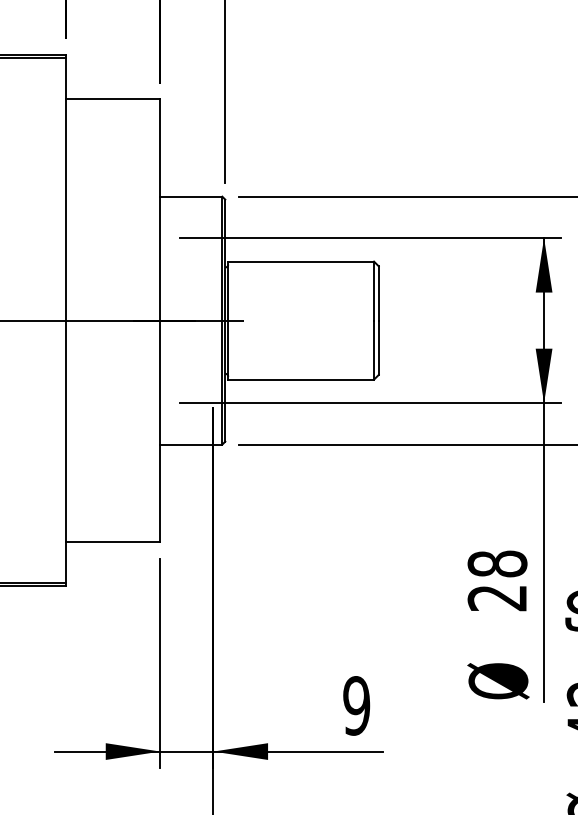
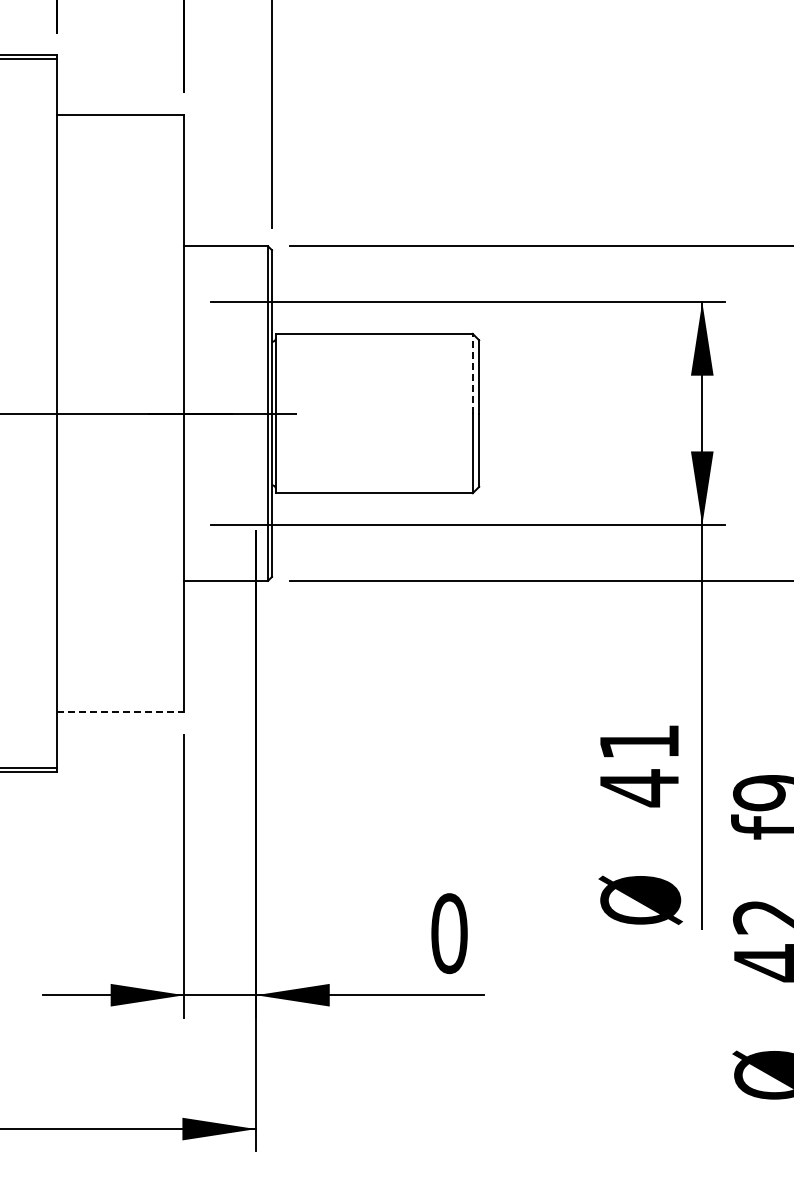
line: (373, 290) -> (472, 373), solid -> dashed
line: (113, 542) -> (120, 712), solid -> dashed
text: (497, 581) -> (639, 765), 28 -> 41
text: (356, 705) -> (449, 933), 9 -> 0

